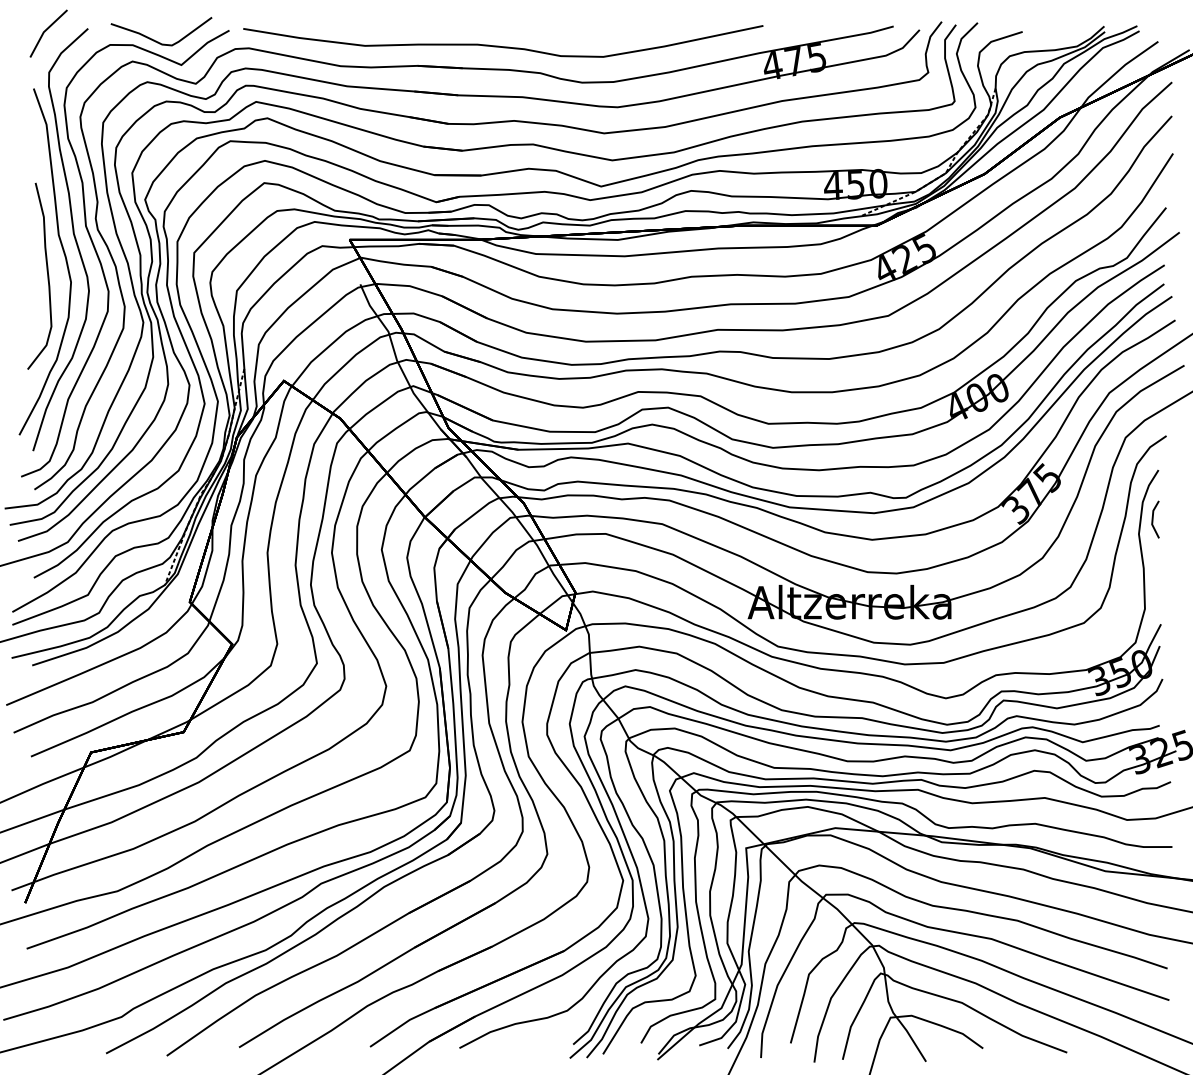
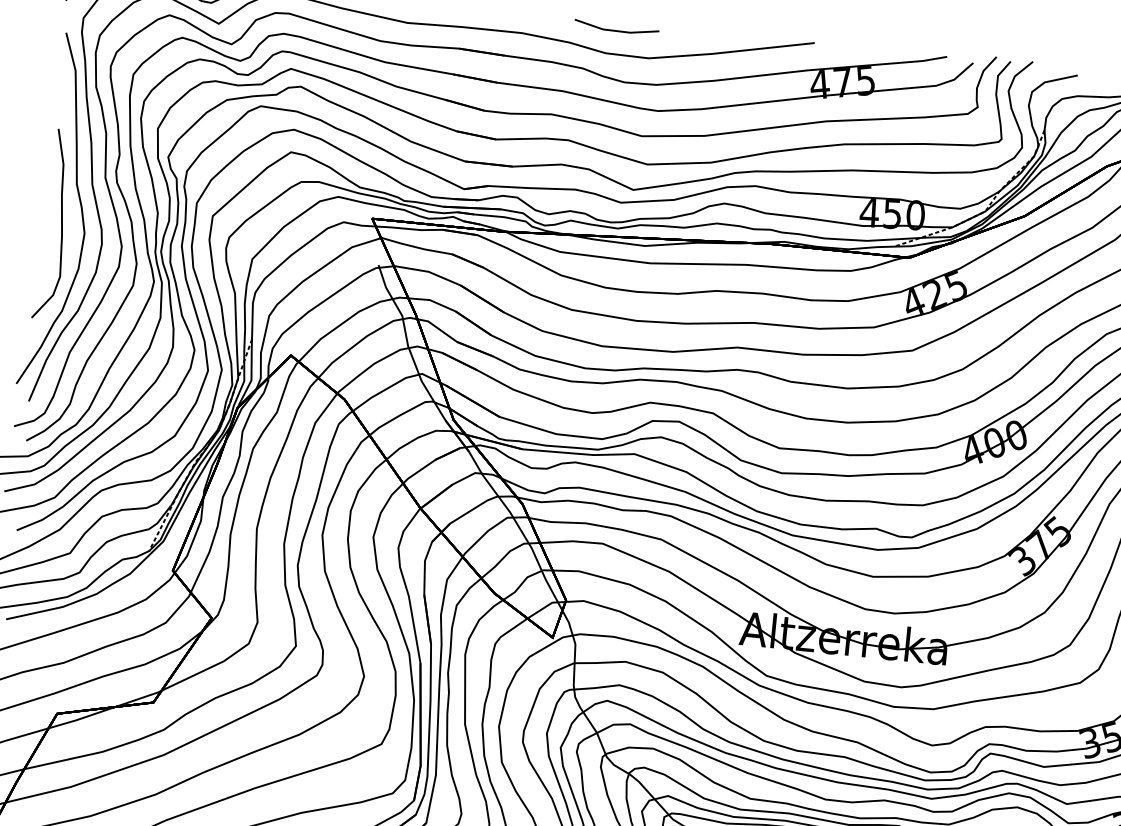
line: (568, 32) -> (615, 29), added

